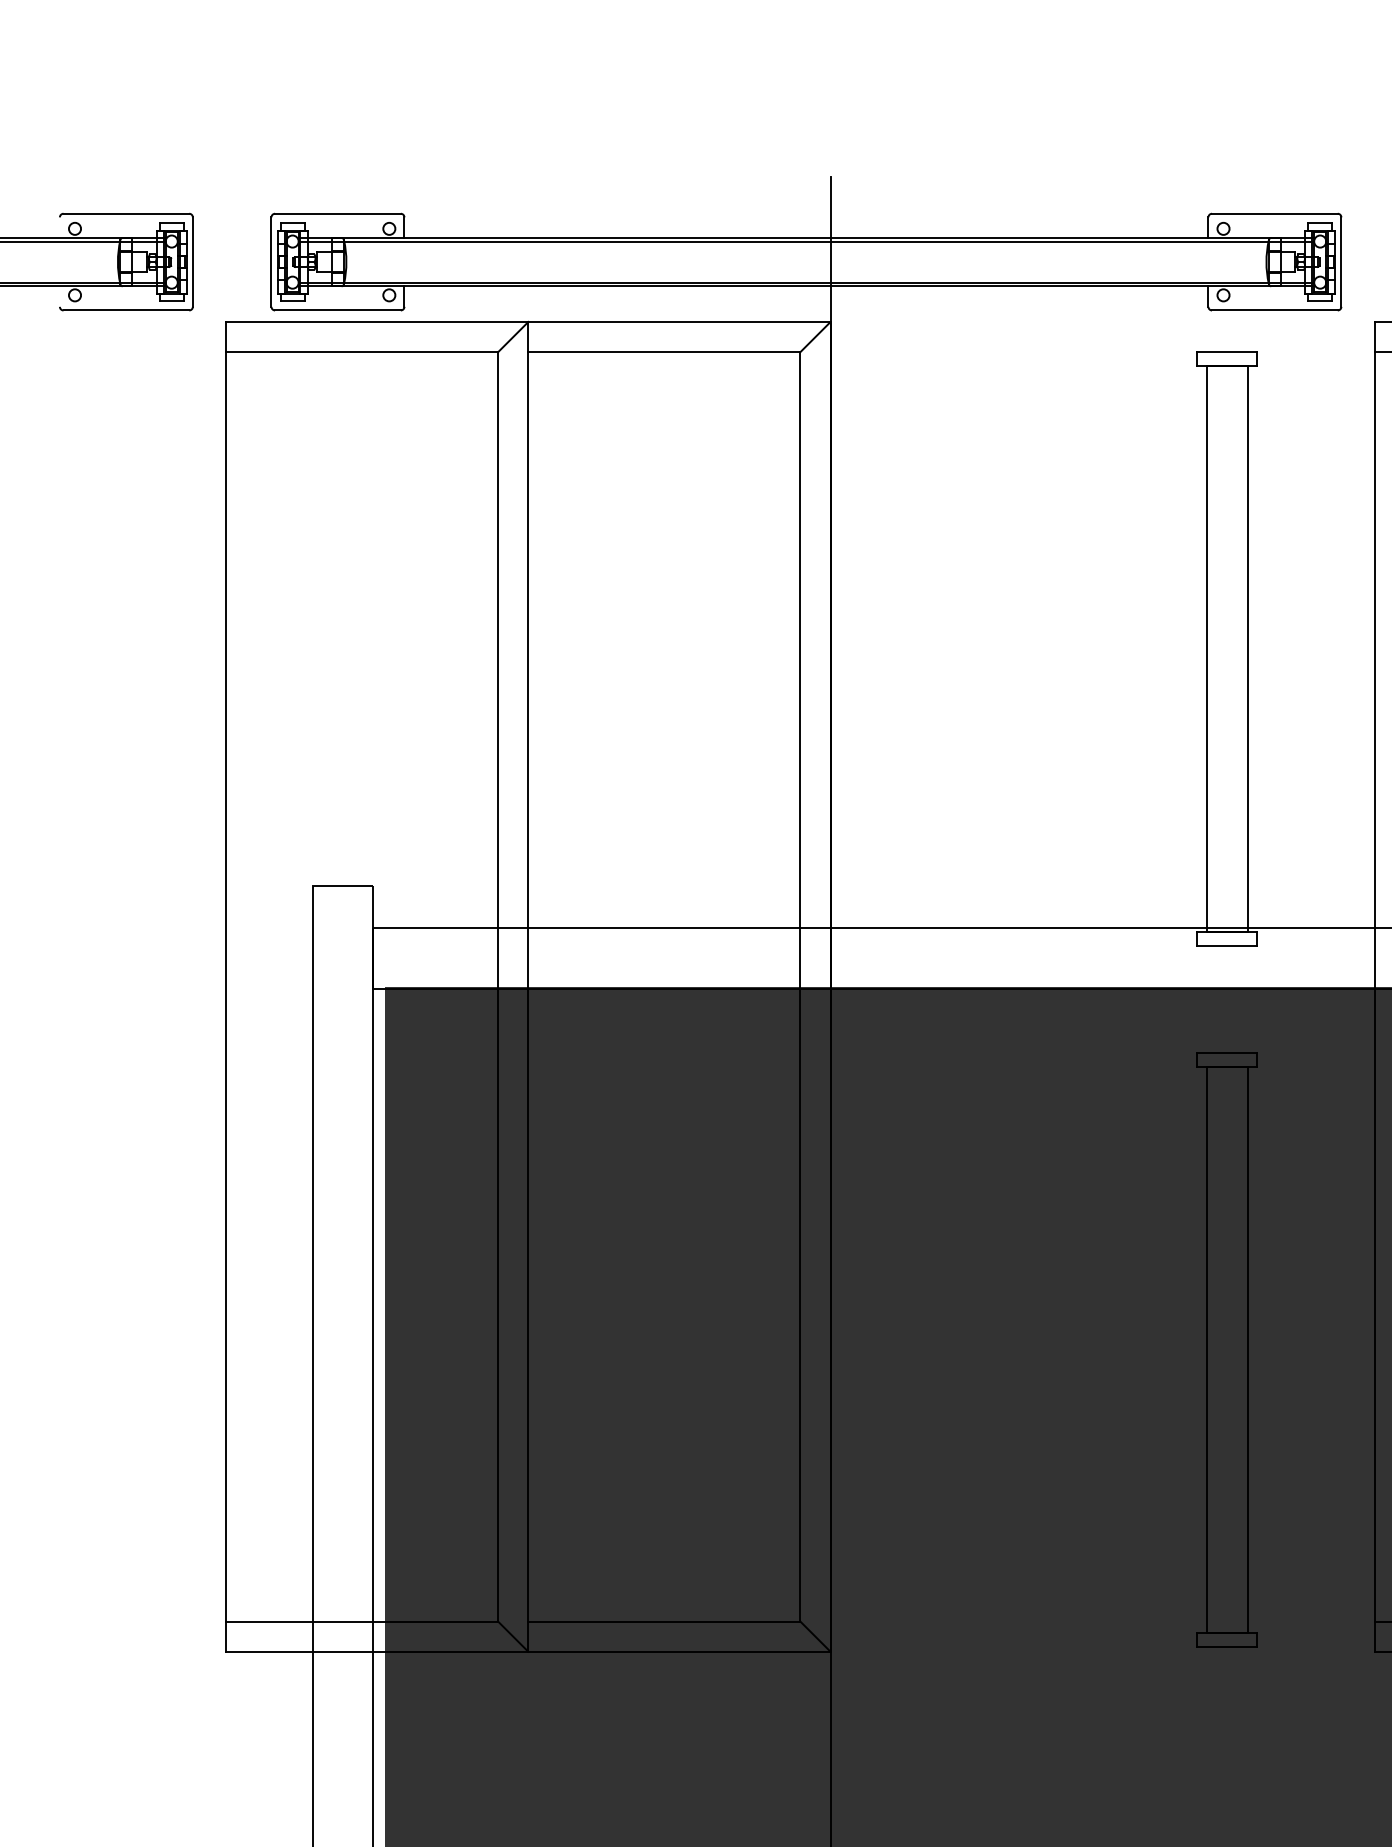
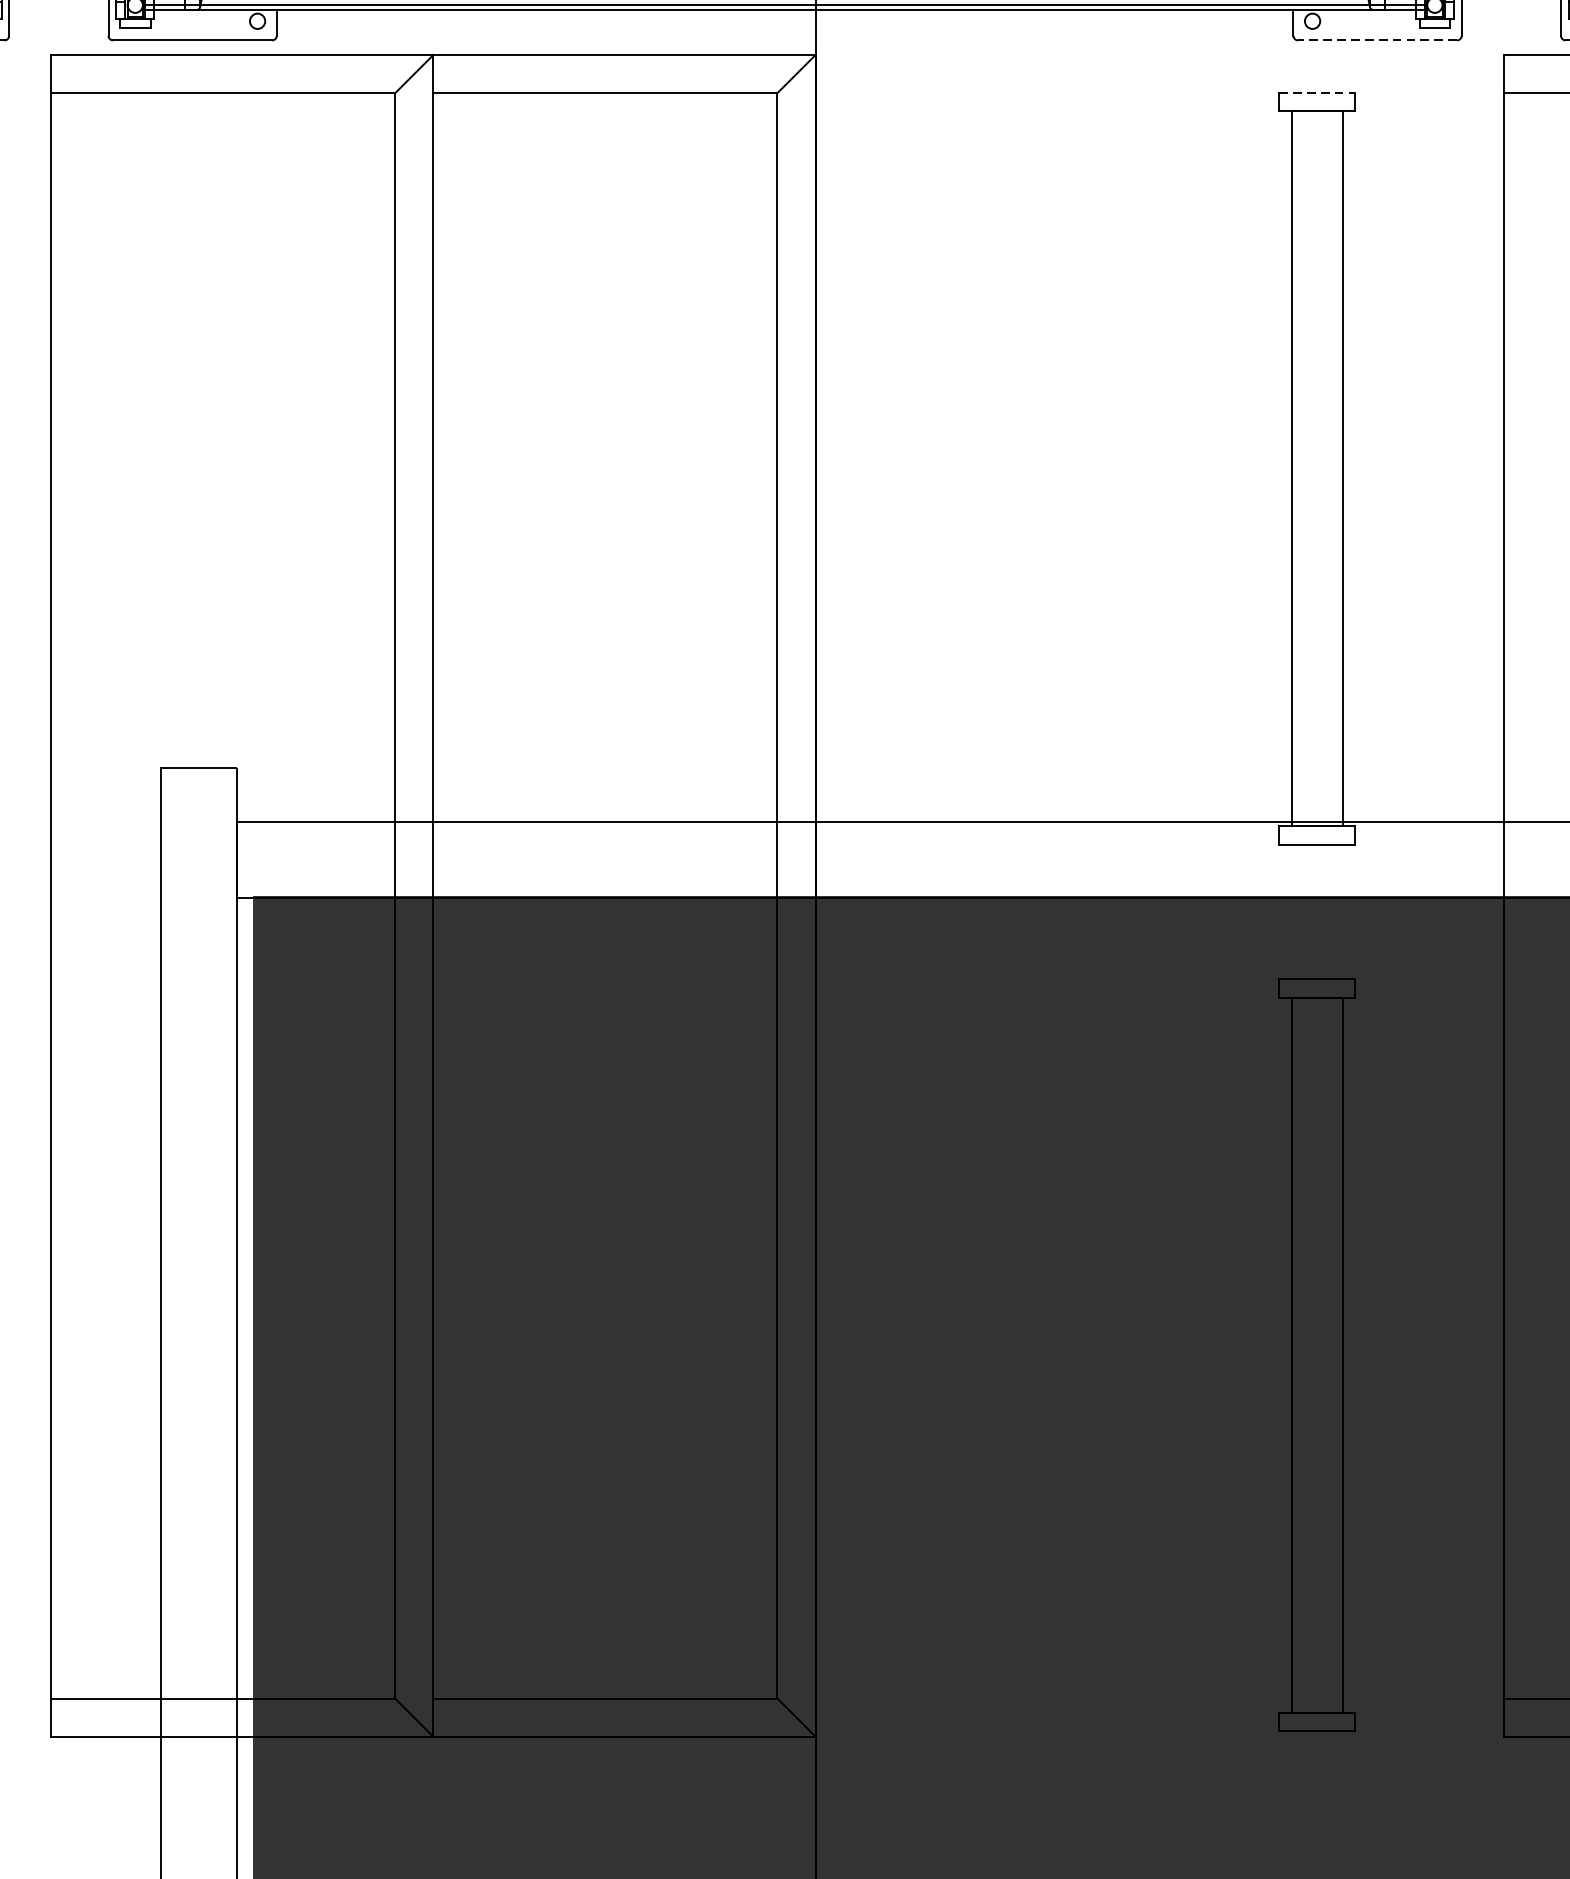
line: (1274, 310) -> (1377, 40), solid -> dashed
line: (1227, 351) -> (1317, 92), solid -> dashed

